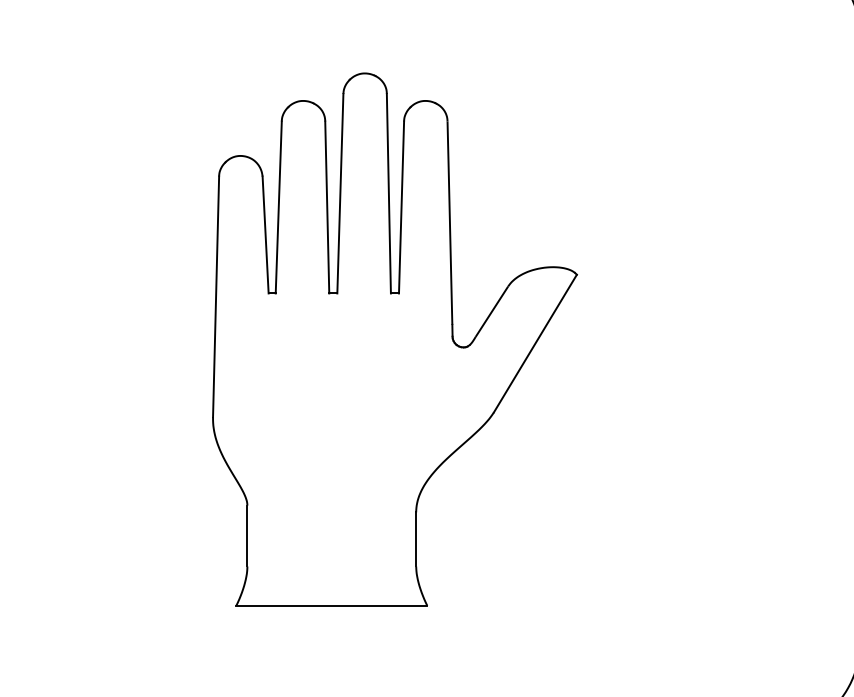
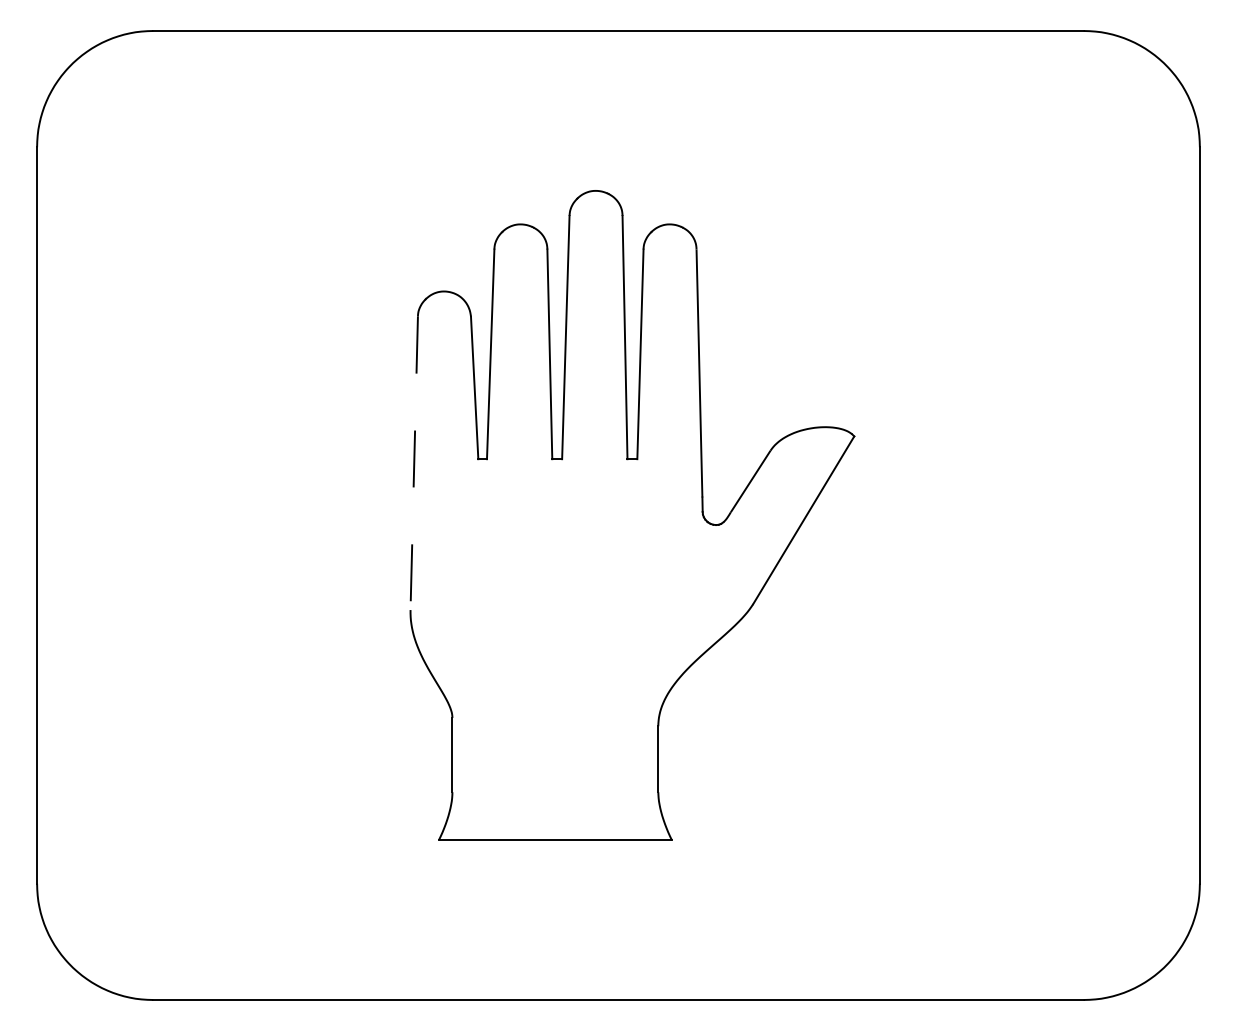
line: (216, 296) -> (414, 463), solid -> dashed

